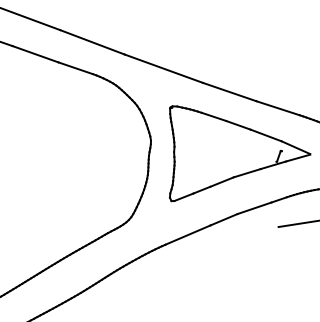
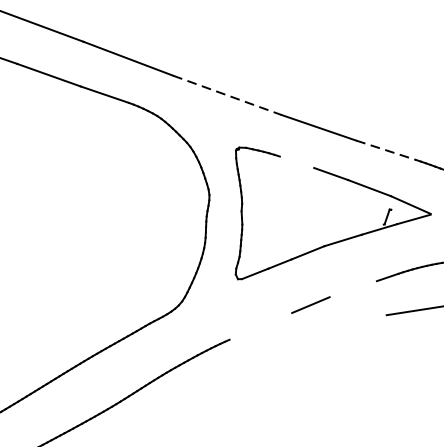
line: (163, 68) -> (226, 95), solid -> dashed
line: (278, 108) -> (386, 150), solid -> dashed
line: (213, 116) -> (296, 161), removed
line: (254, 208) -> (353, 289), removed
line: (187, 234) -> (260, 325), removed

